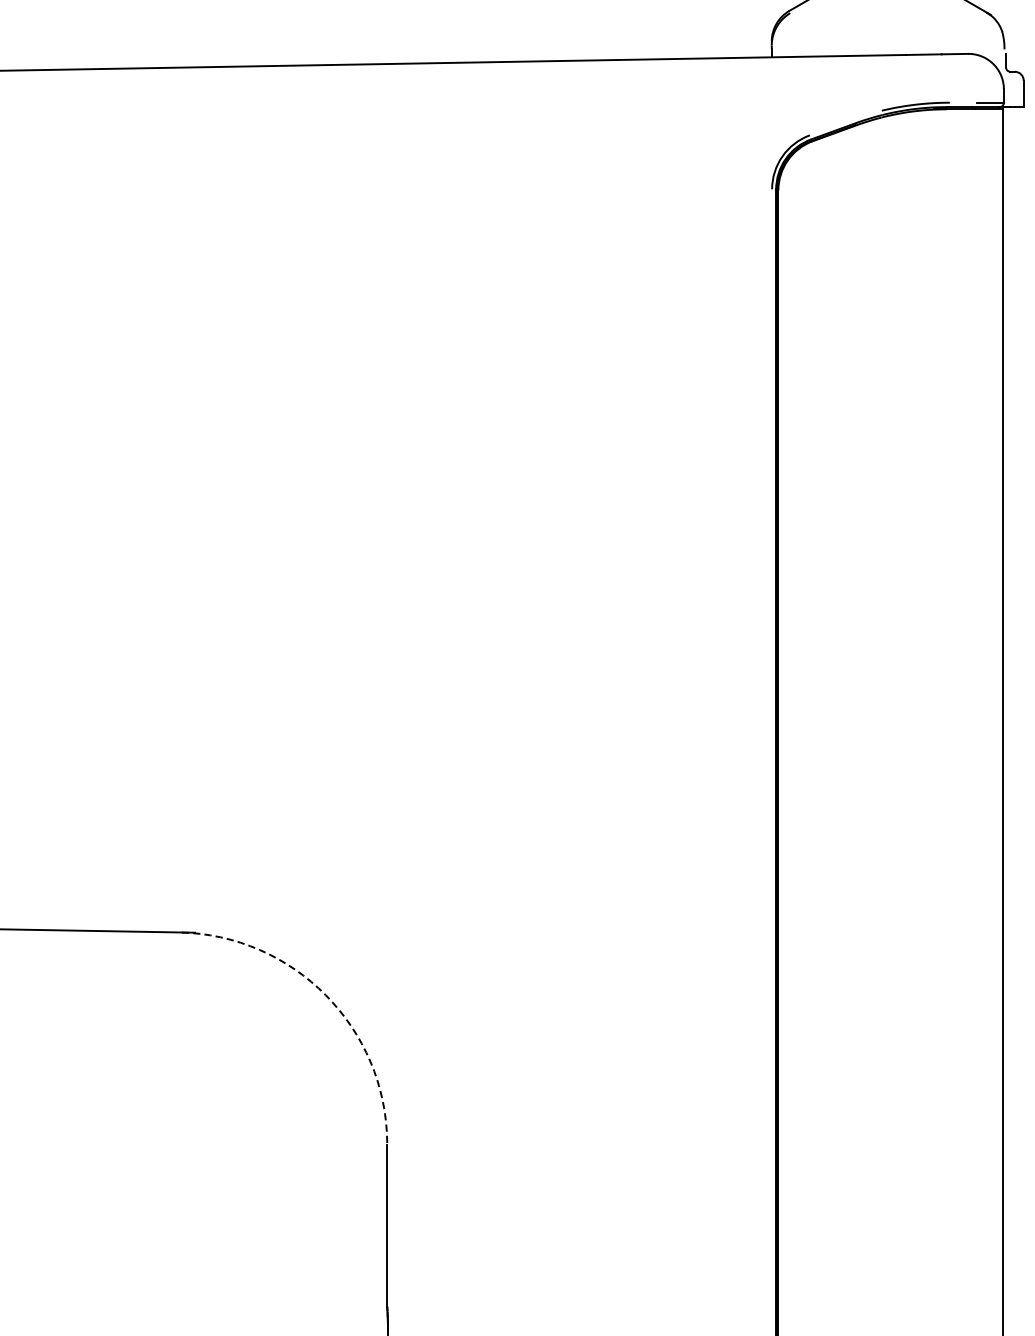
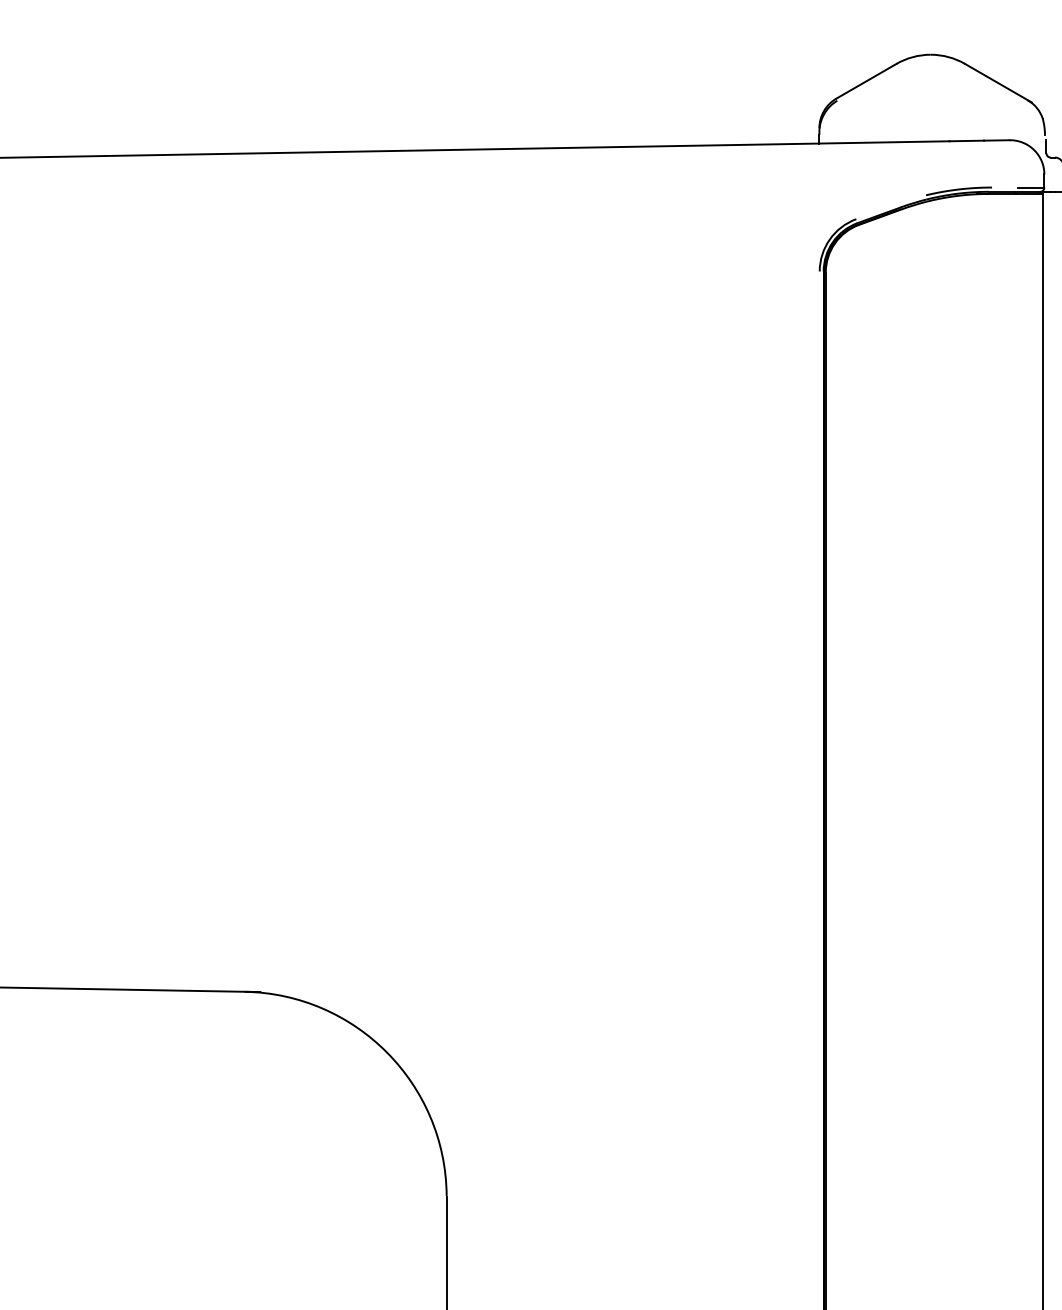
arc: (326, 995) -> (387, 1052), dashed -> solid

